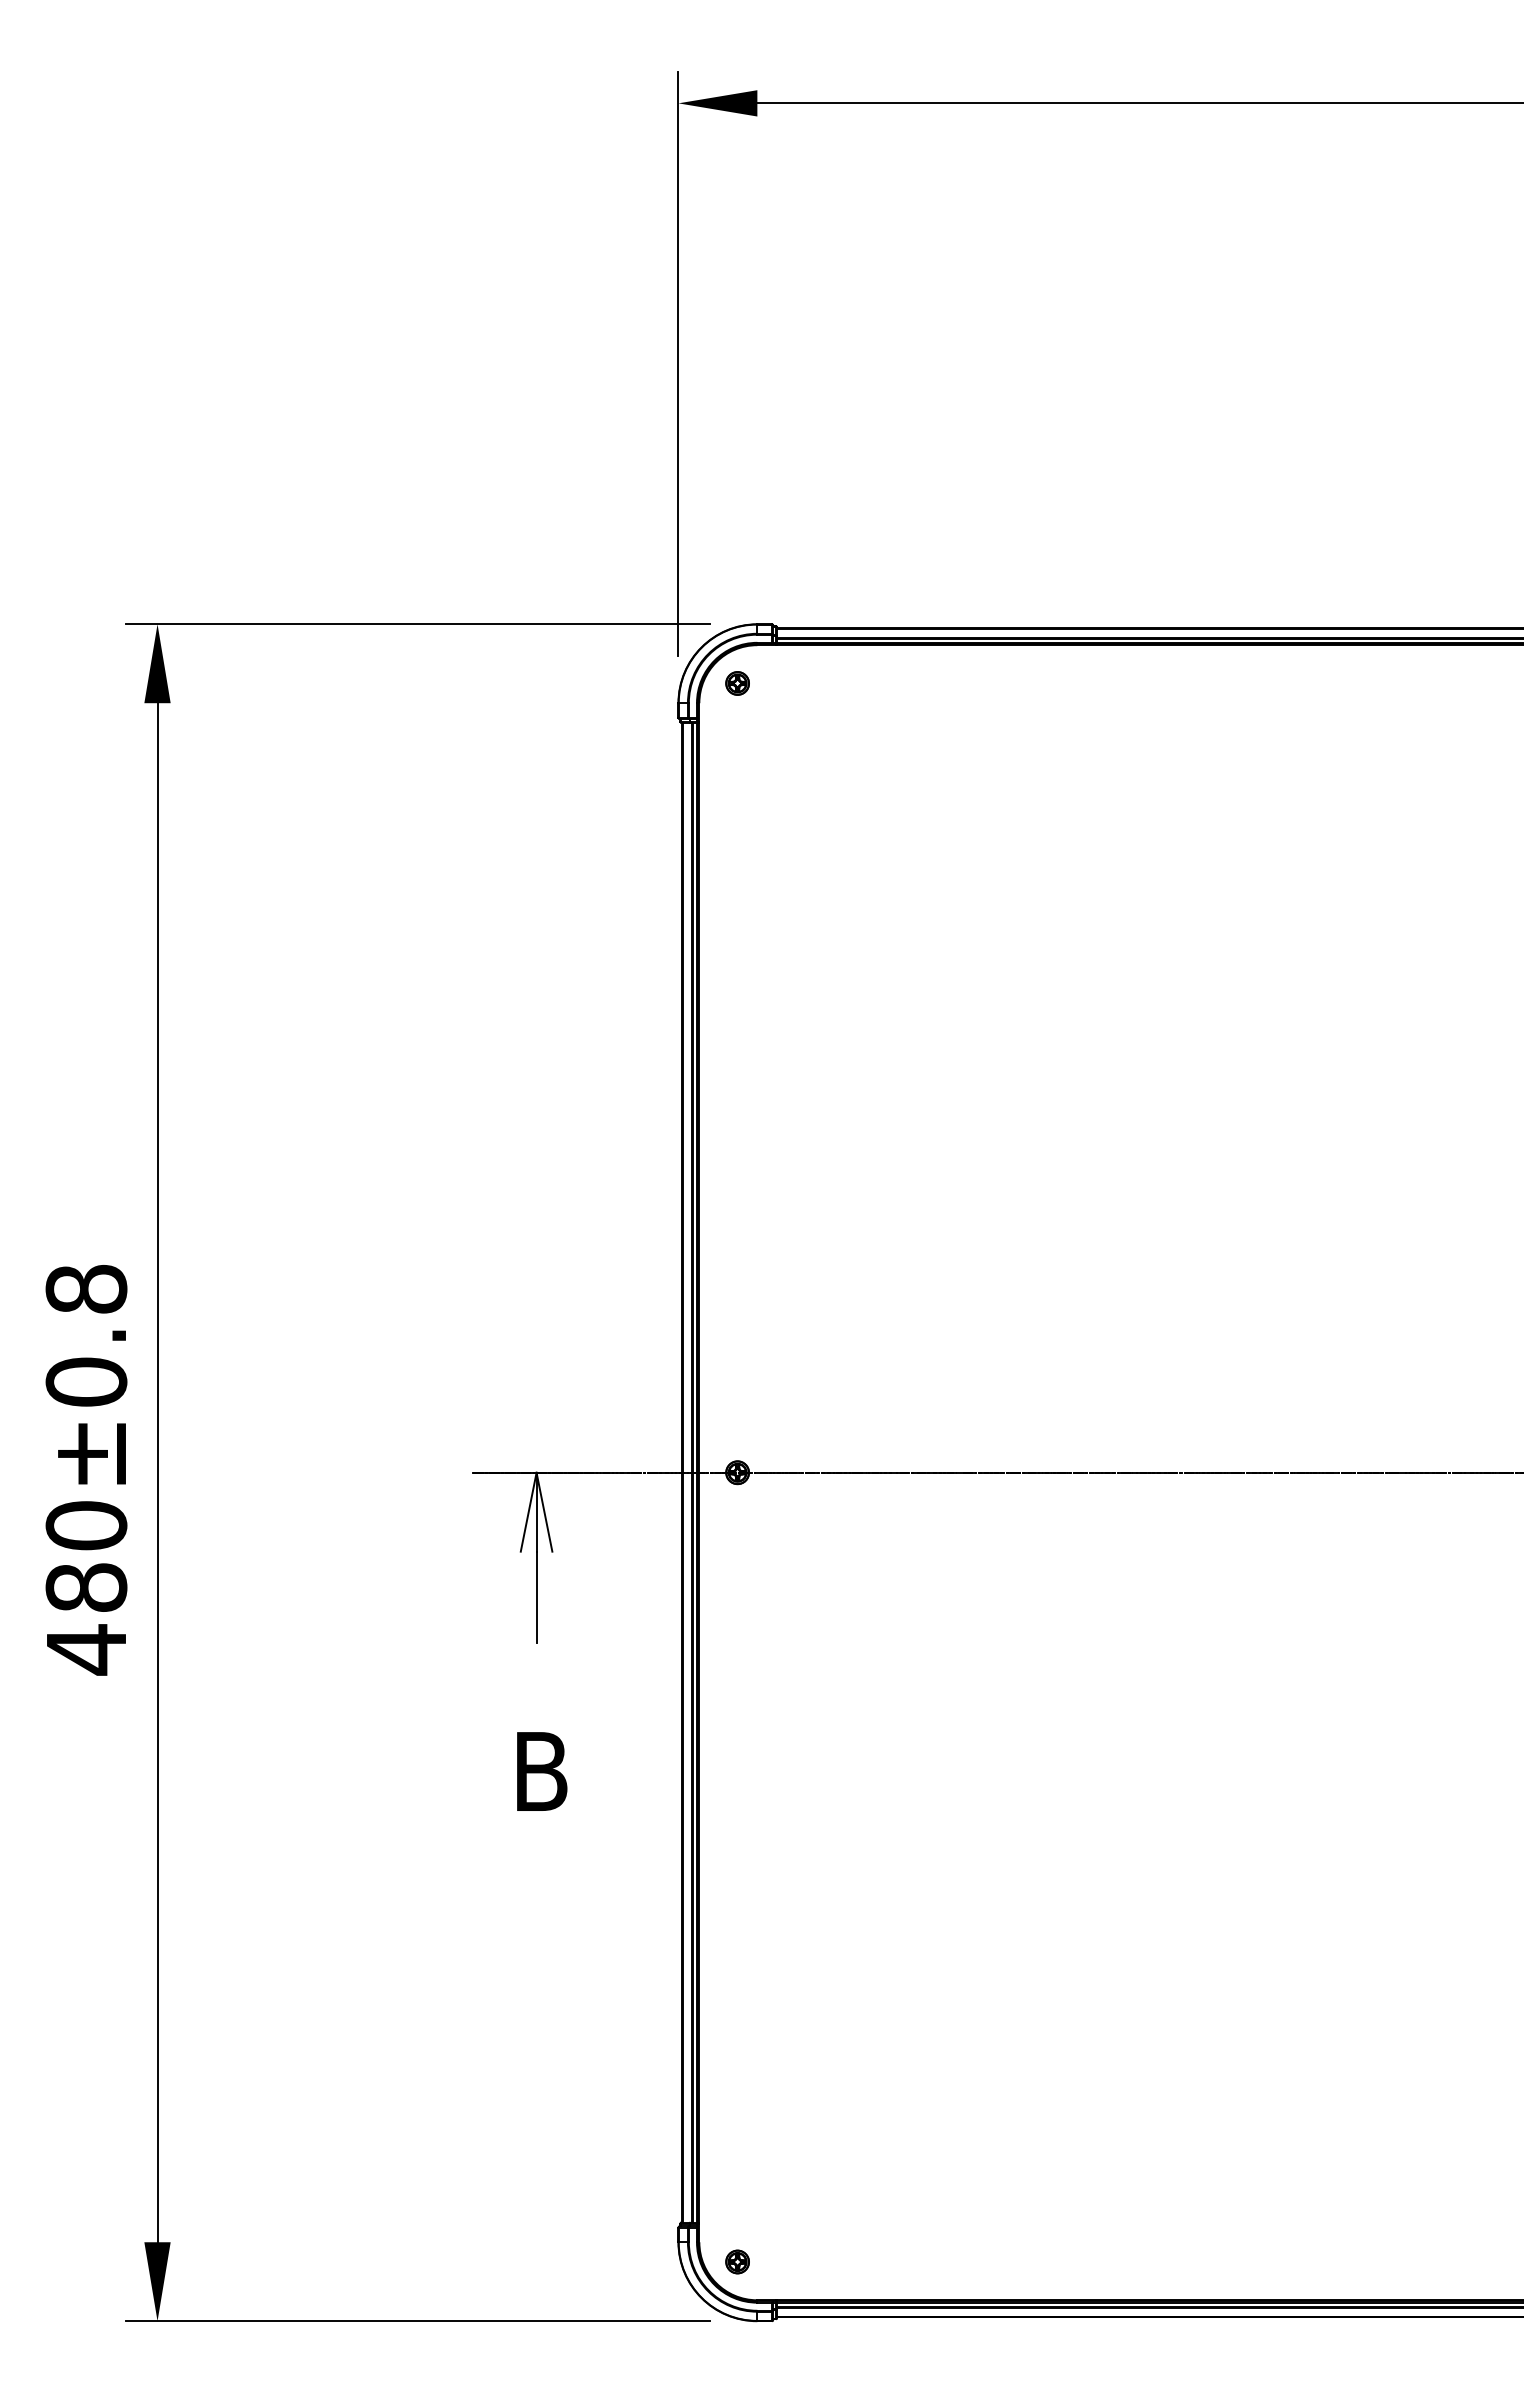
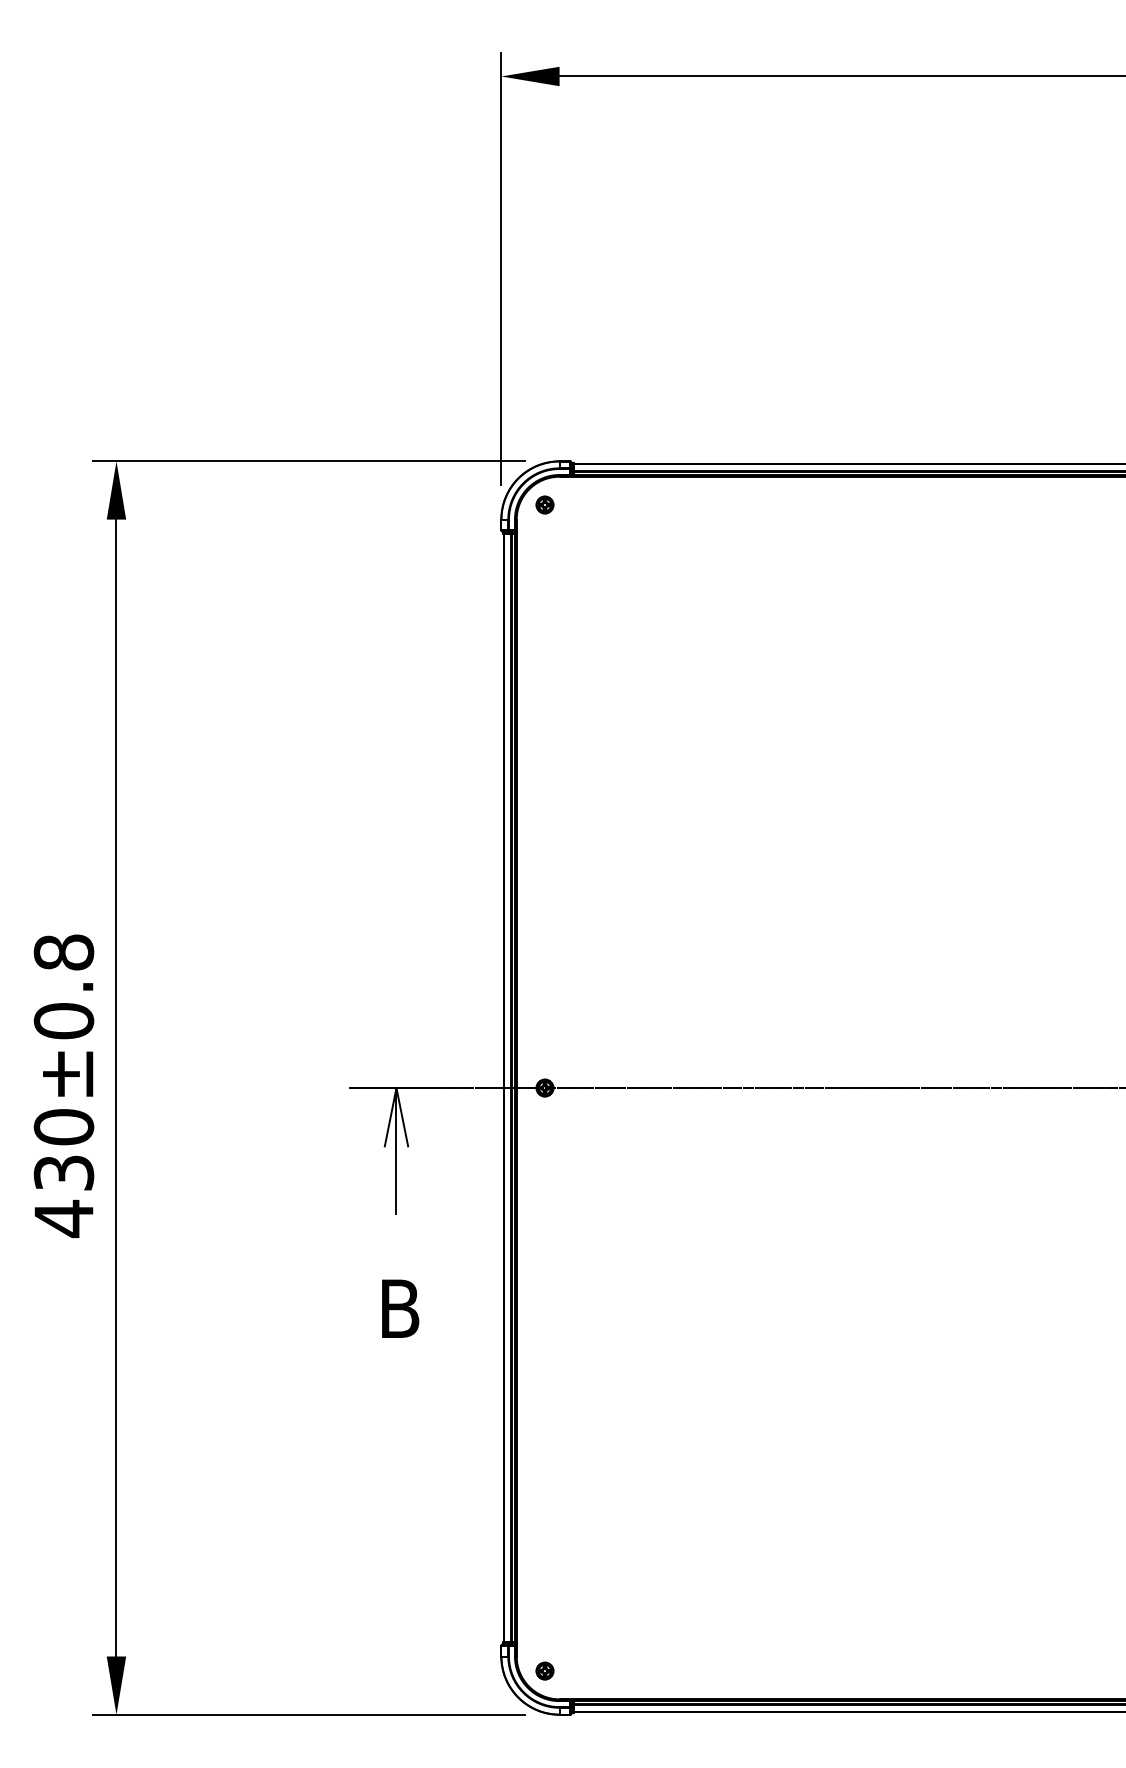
text: (86, 1587) -> (64, 1172), 480±0.8 -> 430±0.8

